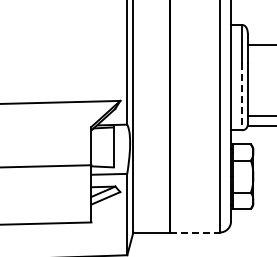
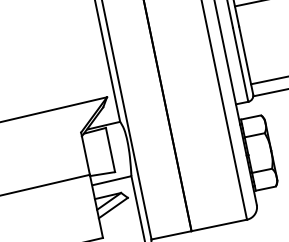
line: (242, 97) -> (241, 65), dashed -> solid
line: (195, 232) -> (220, 225), dashed -> solid

